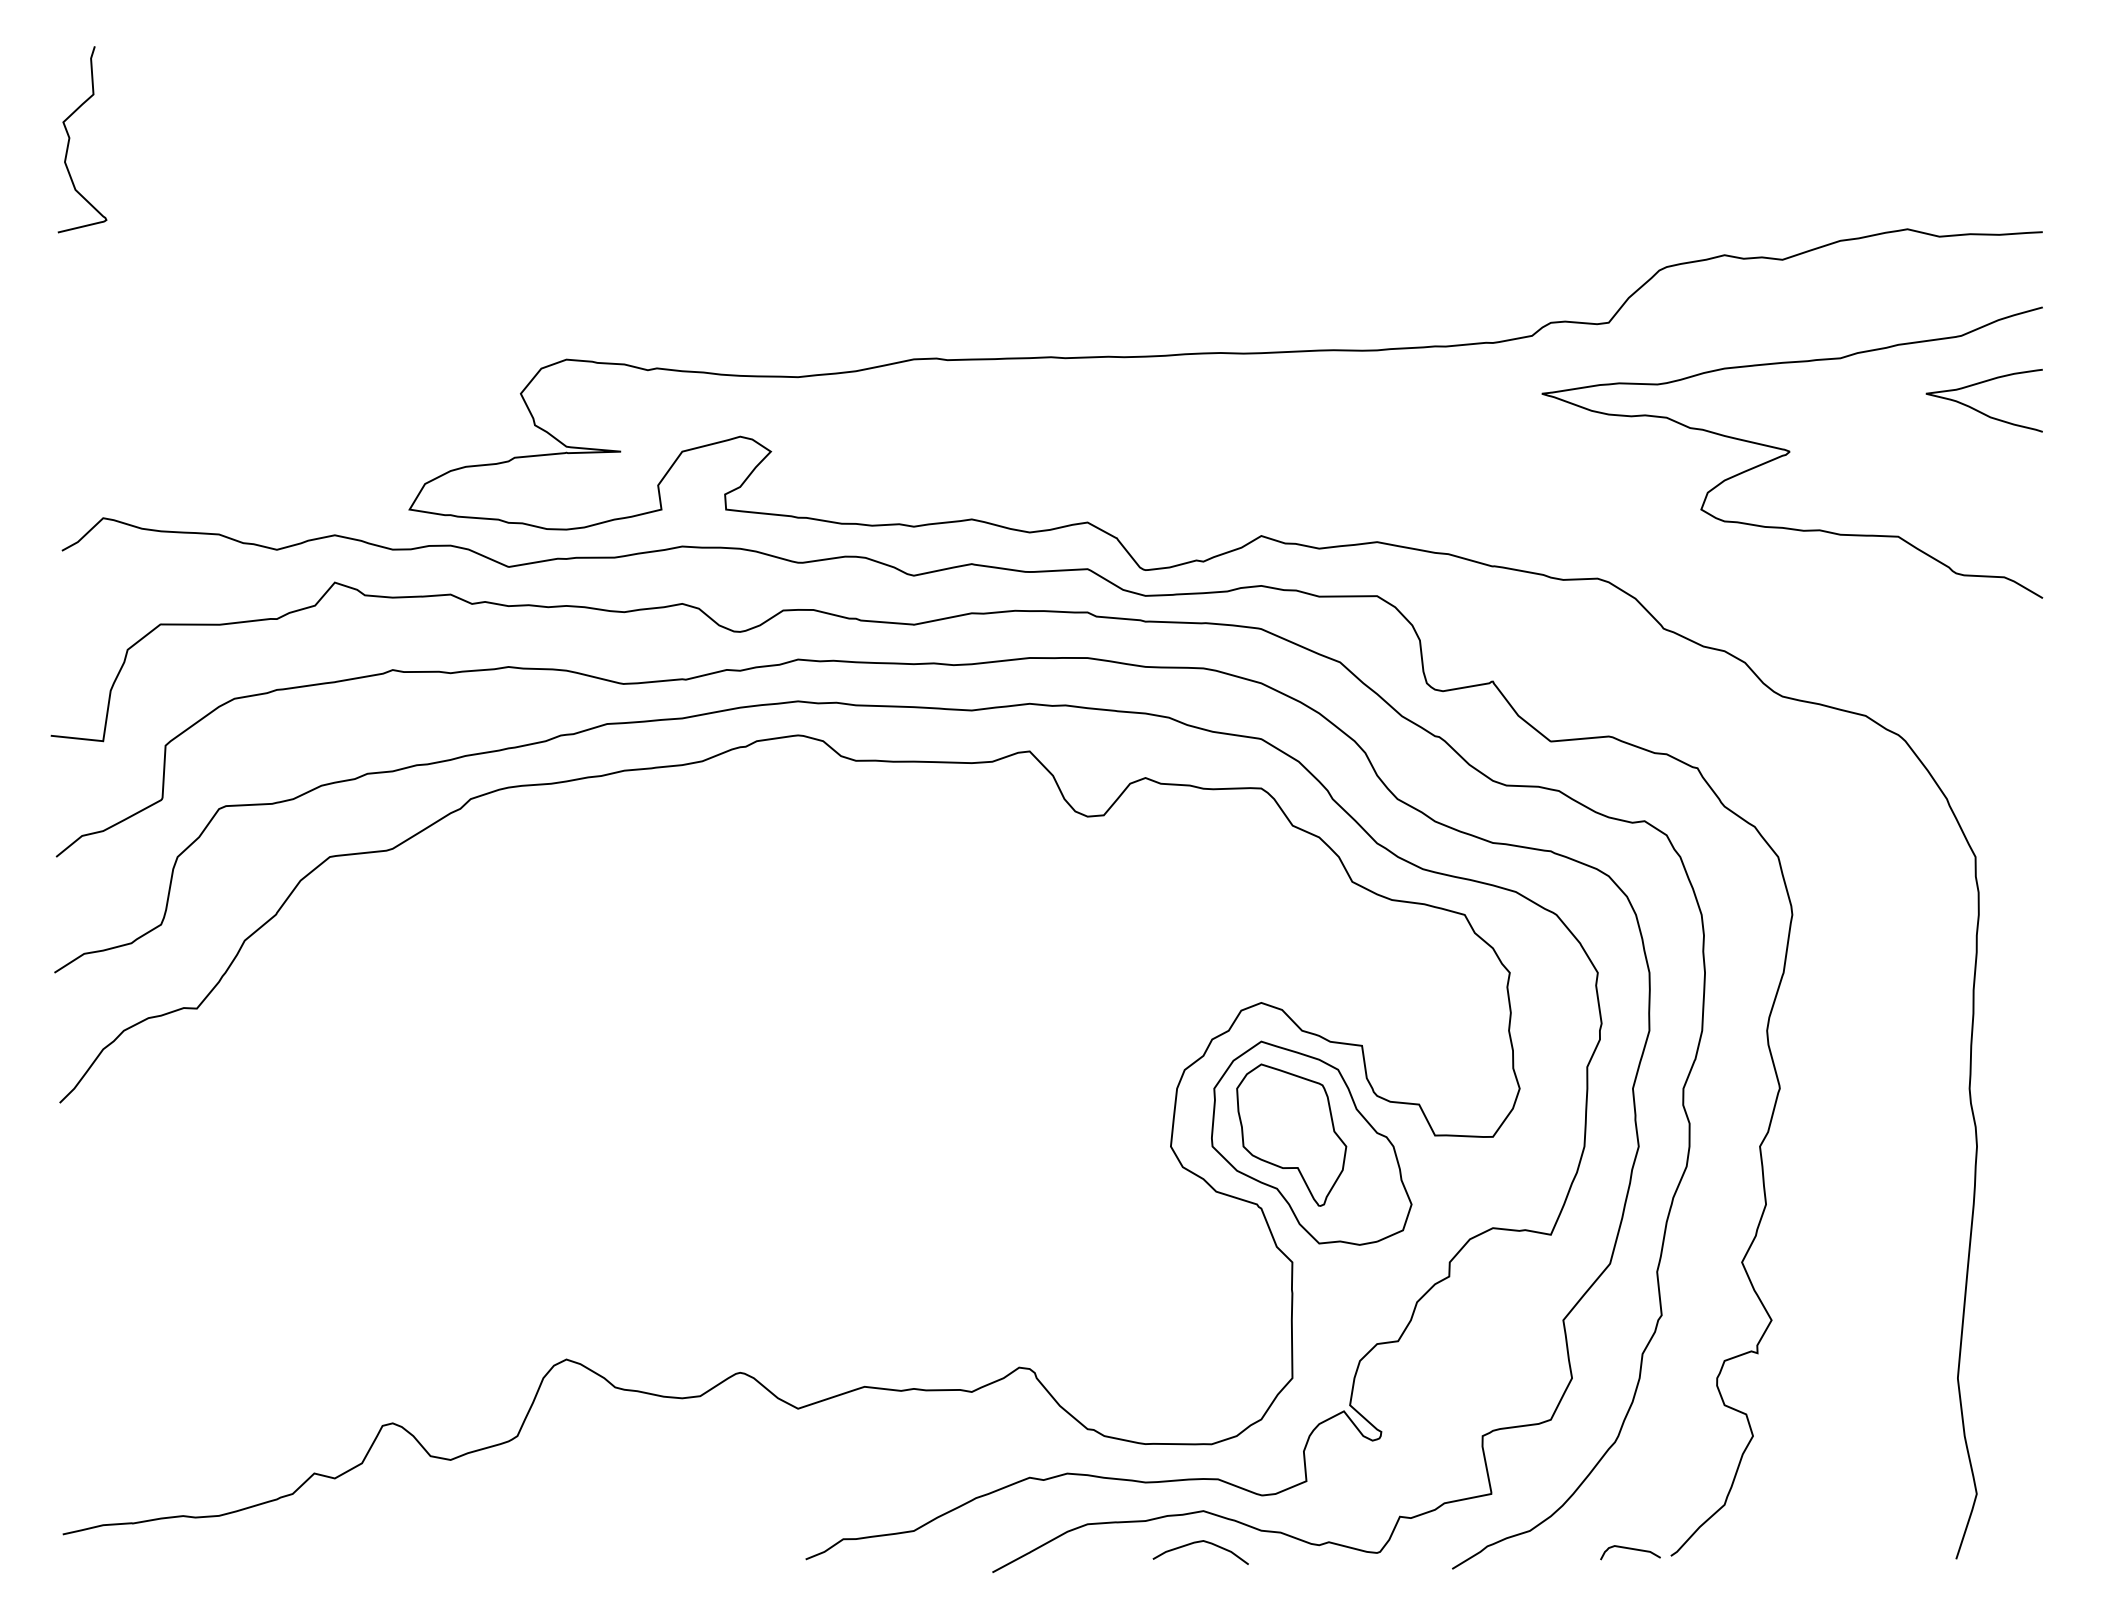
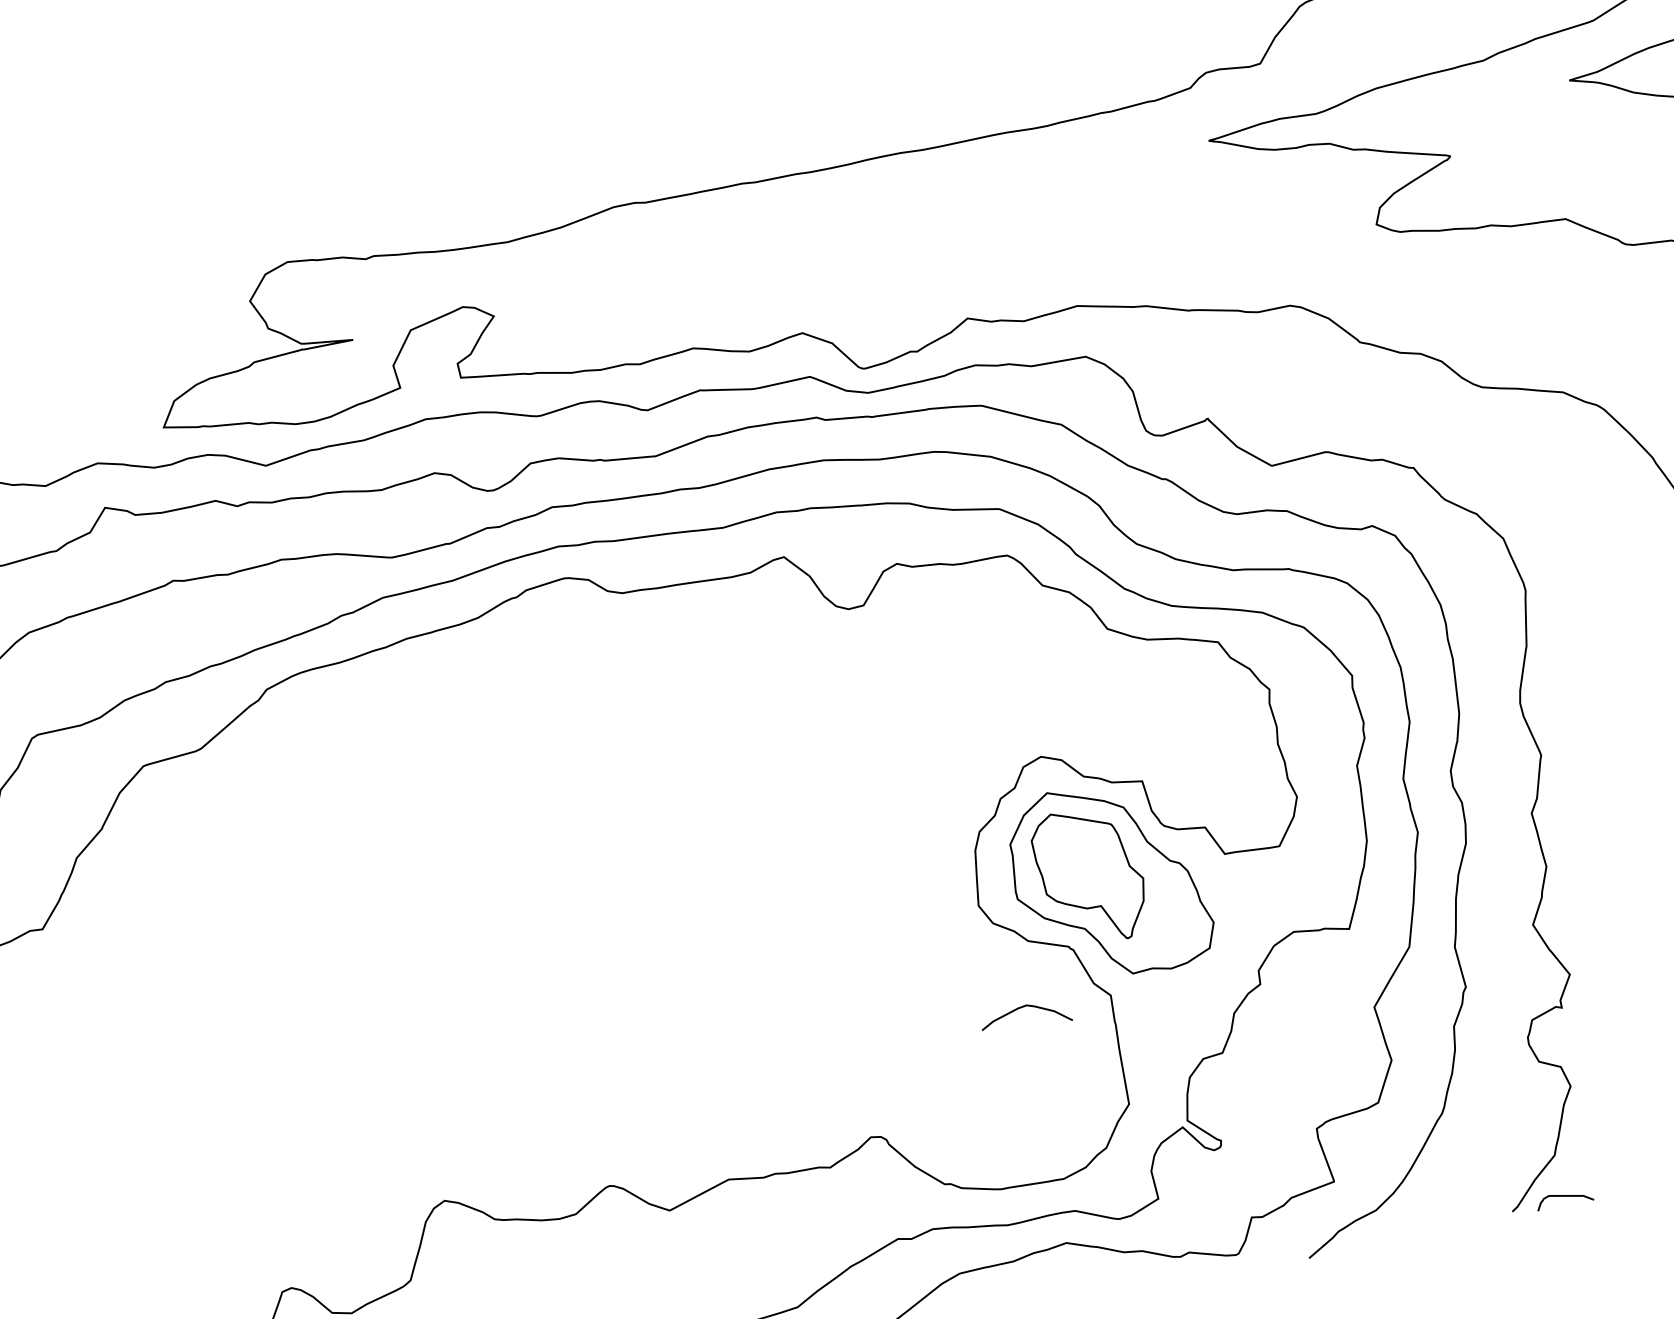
curve: (1196, 1543) -> (1020, 1008), moved
curve: (1630, 1549) -> (1564, 1196), moved

